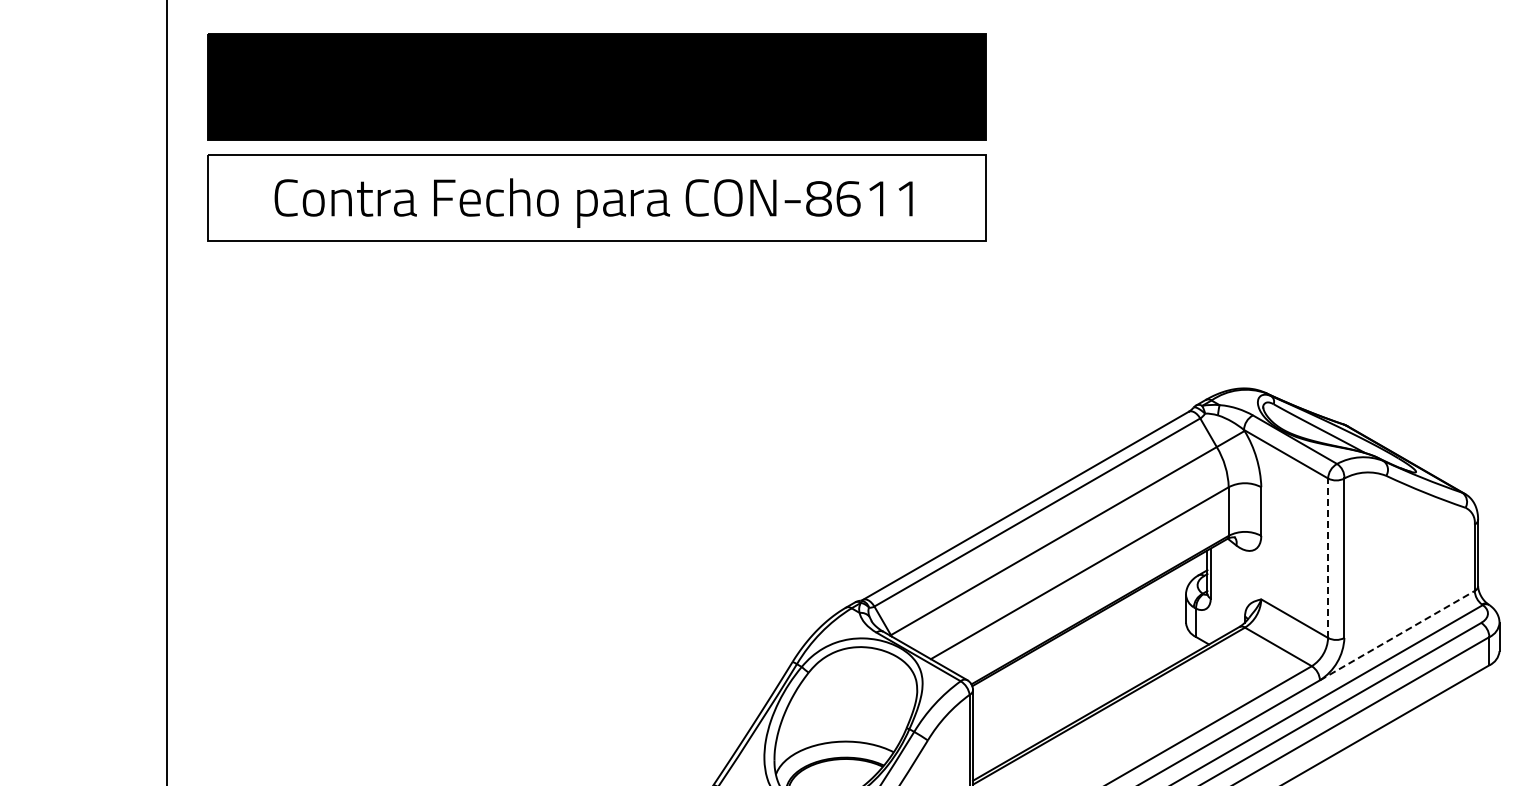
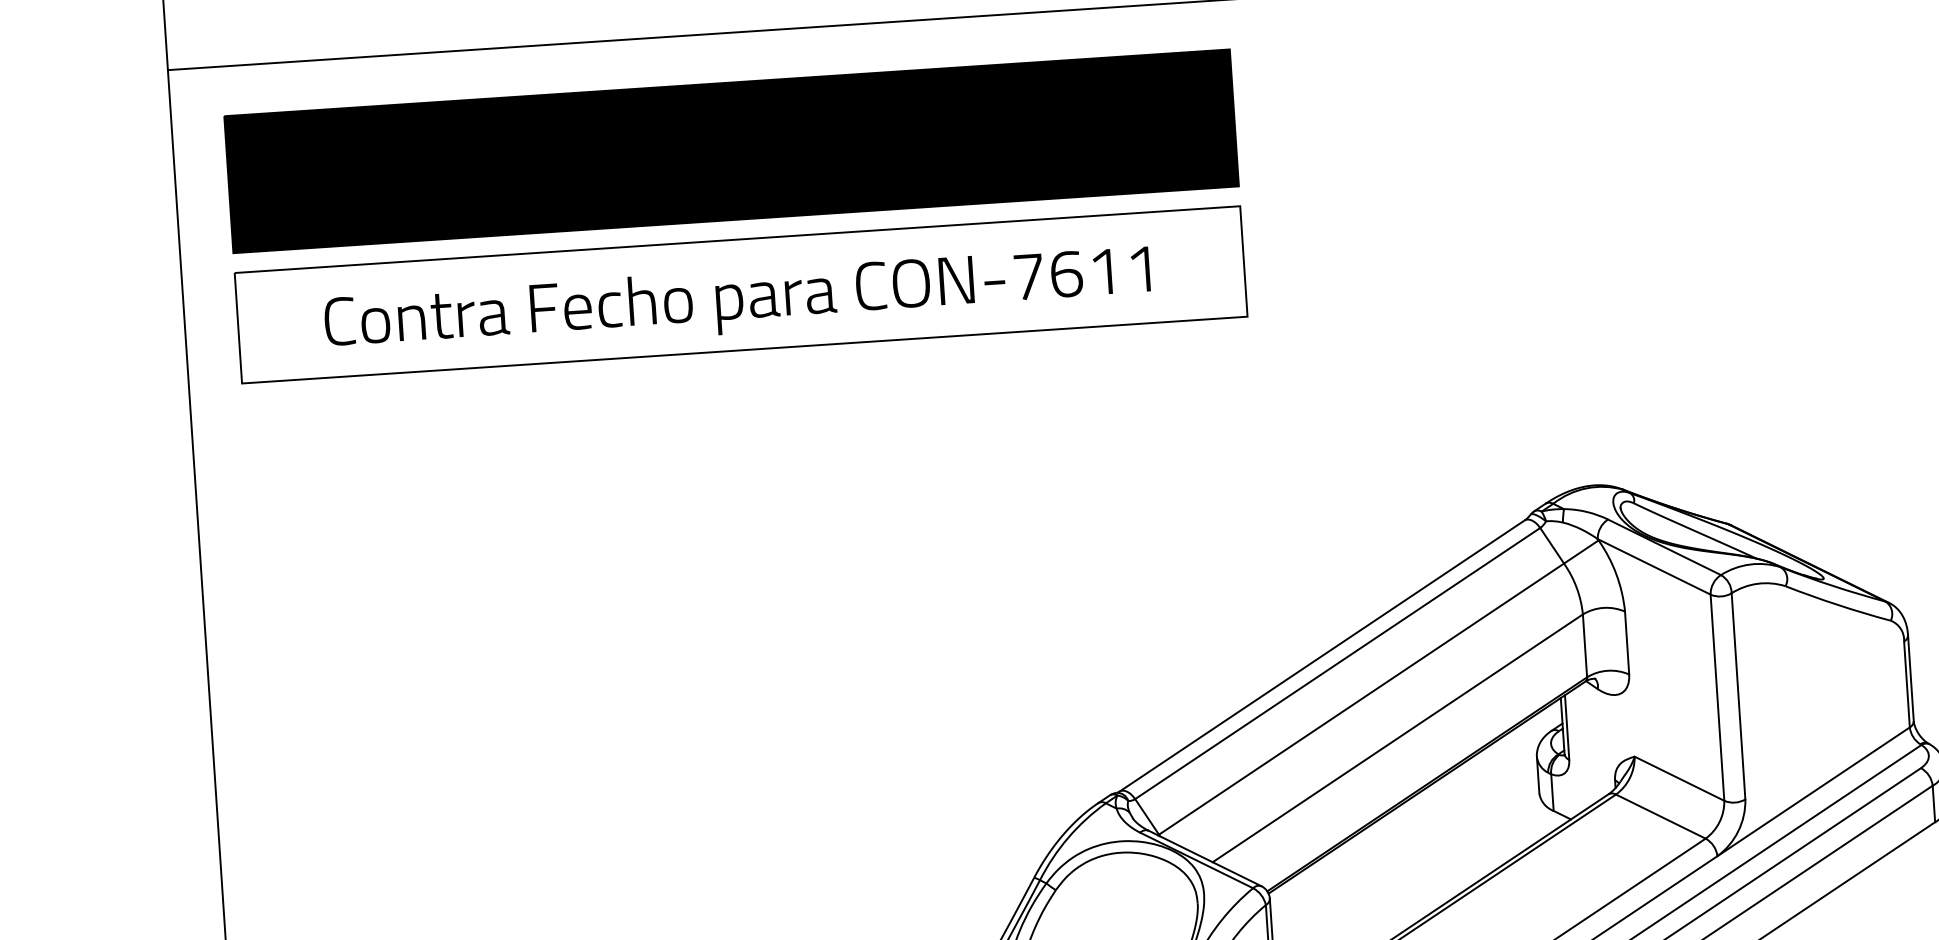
text: (818, 198) -> (1027, 276), CON-8611 -> CON-7611
line: (1328, 558) -> (1717, 698), dashed -> solid
line: (1397, 635) -> (1813, 791), dashed -> solid

